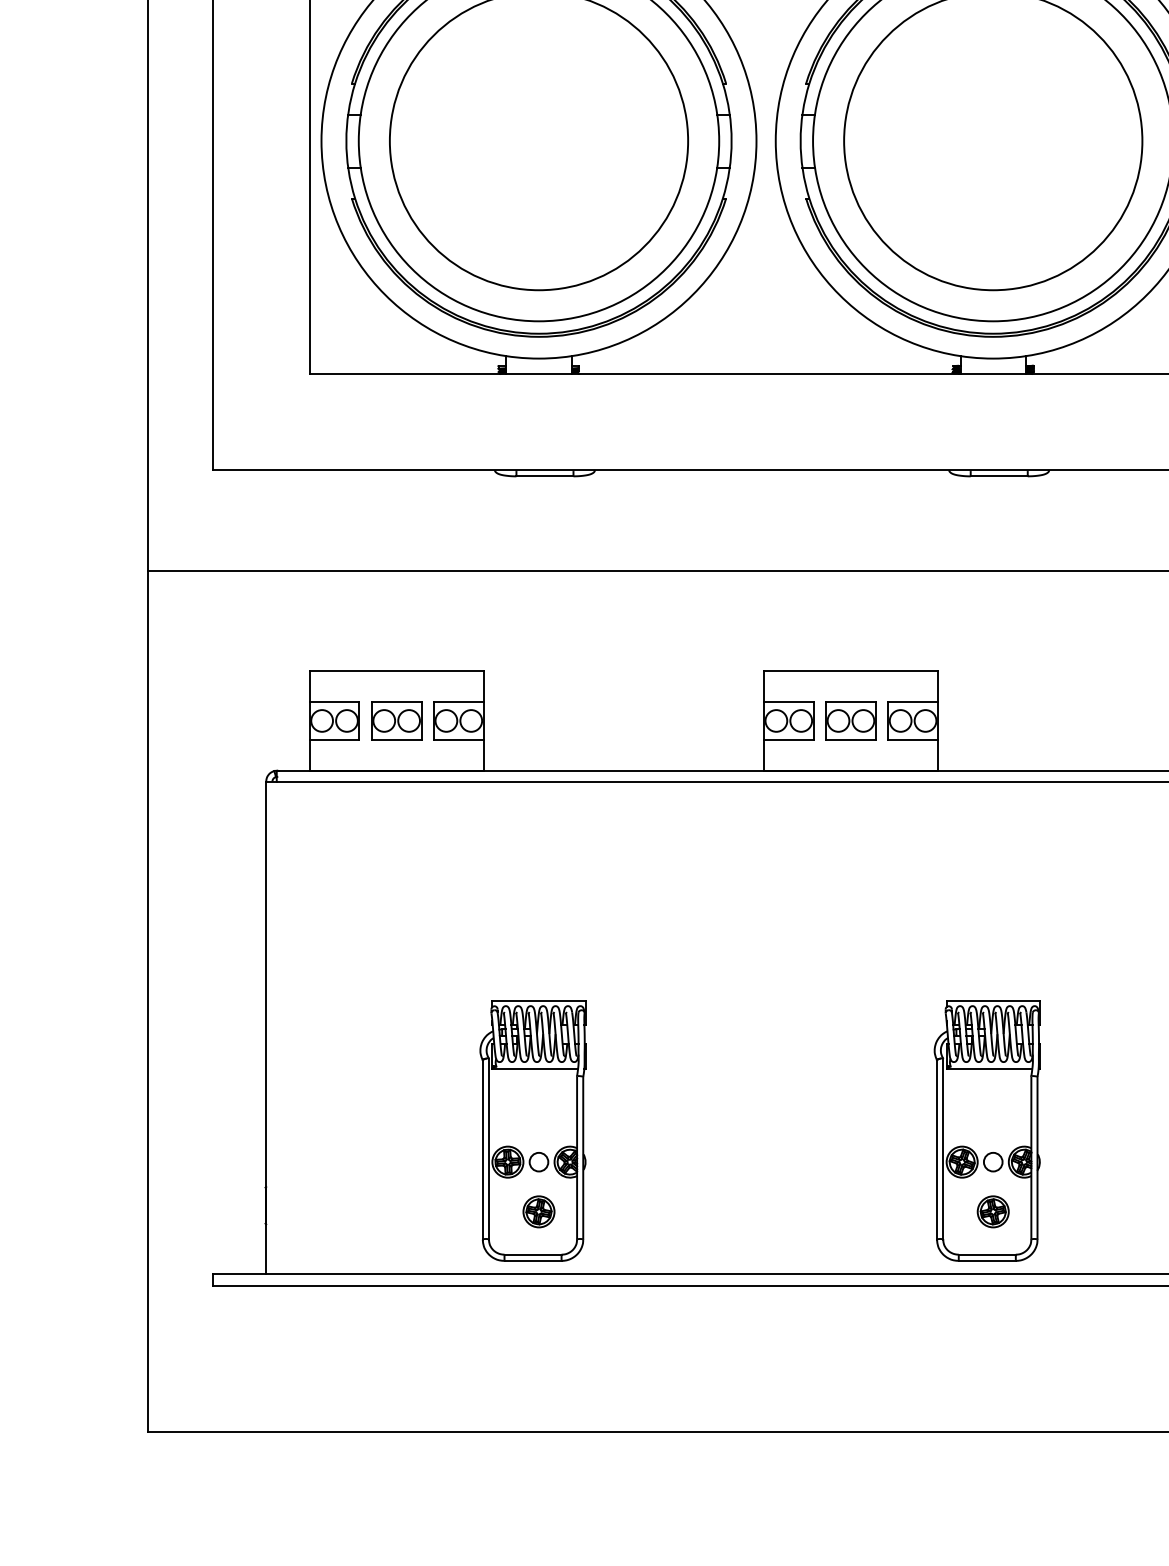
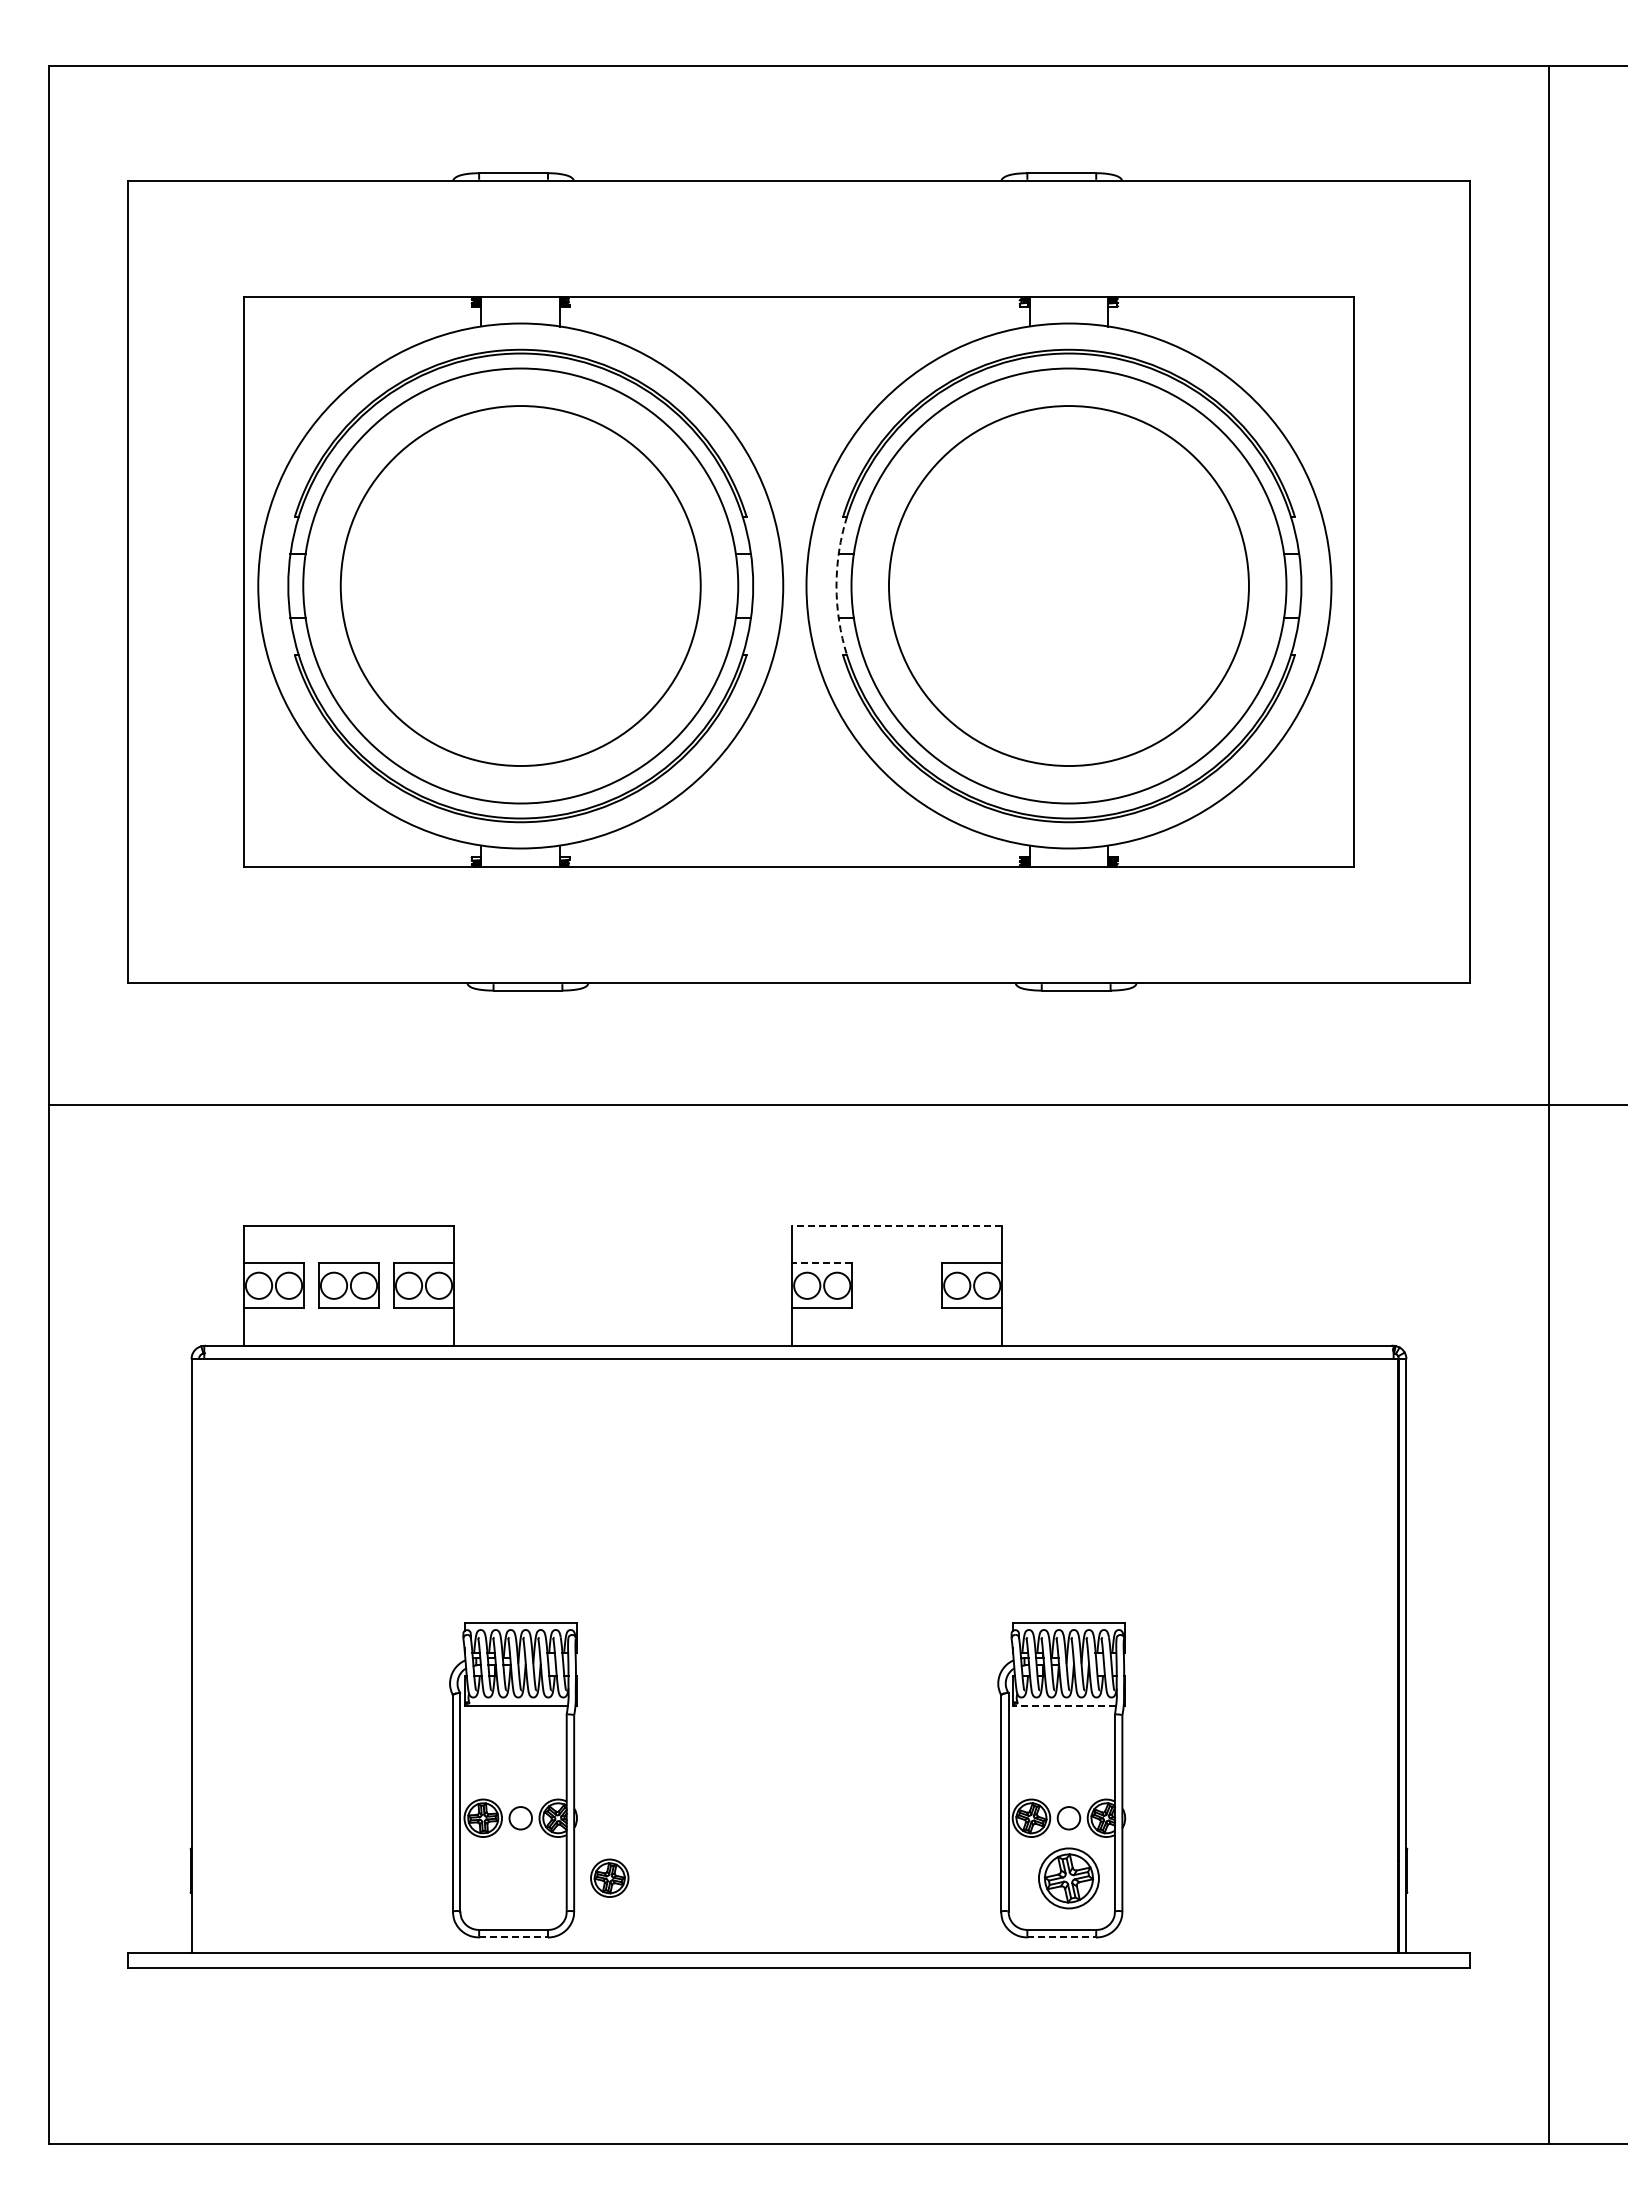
arc: (800, 141) -> (836, 586), solid -> dashed
line: (851, 670) -> (897, 1225), solid -> dashed
line: (789, 702) -> (822, 1263), solid -> dashed
part: (850, 720) -> (896, 1285), removed
line: (989, 1068) -> (1064, 1705), solid -> dashed
part: (538, 1211) -> (609, 1877), moved
part: (992, 1211) -> (1068, 1877), size x1.6
line: (533, 1260) -> (514, 1937), solid -> dashed
line: (987, 1260) -> (1062, 1937), solid -> dashed

